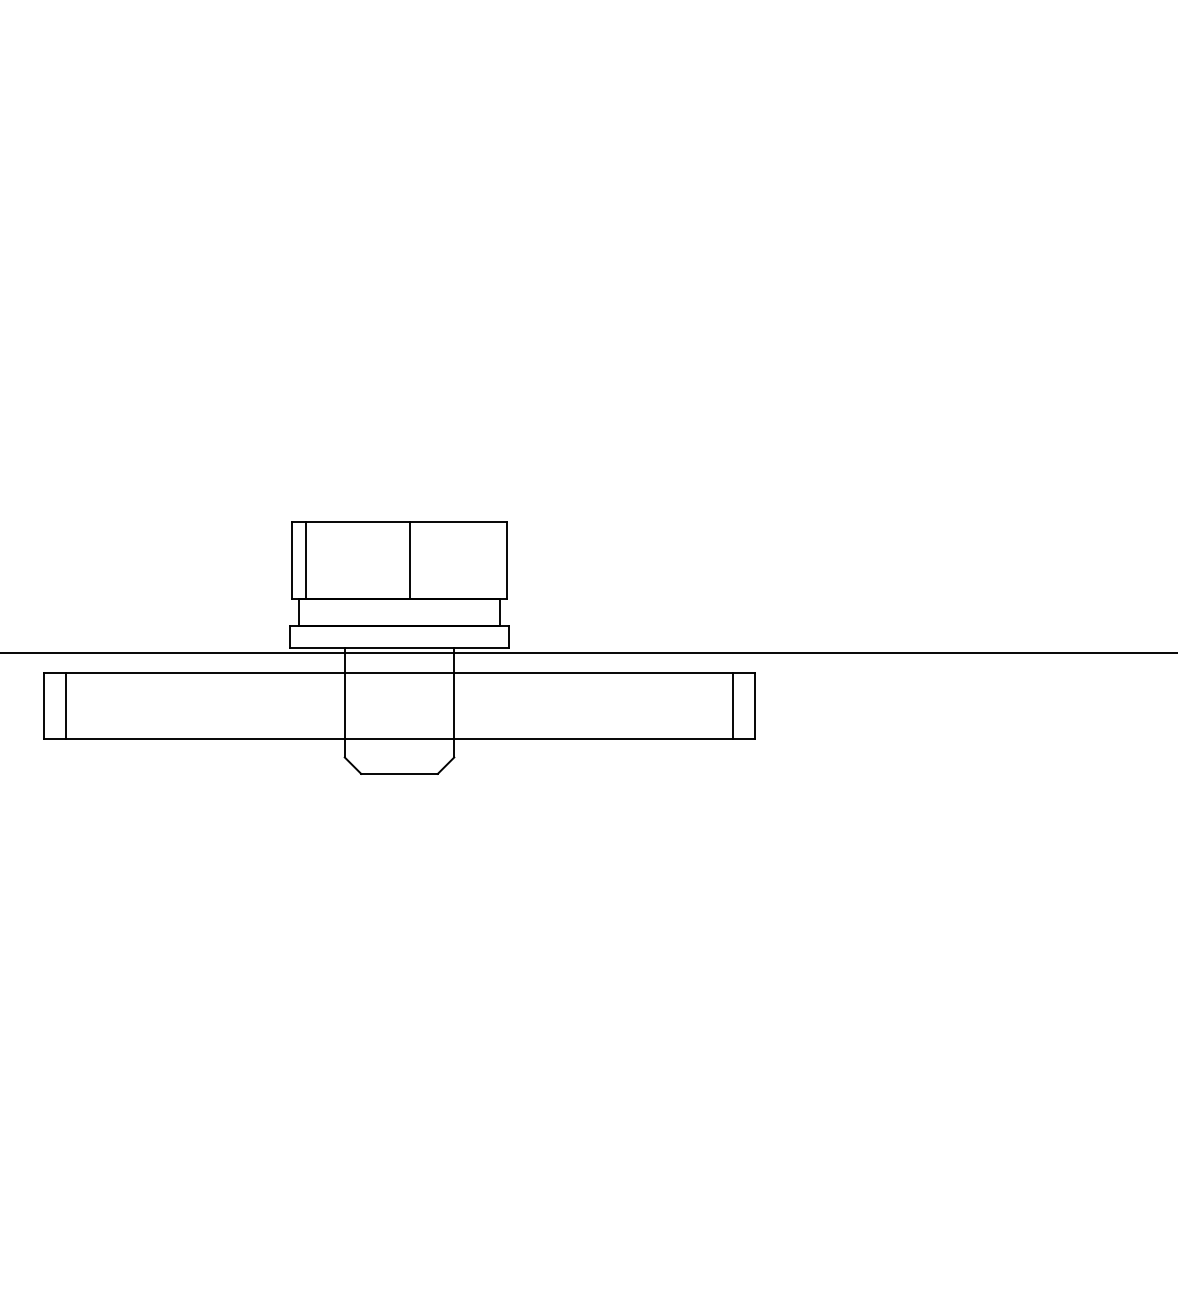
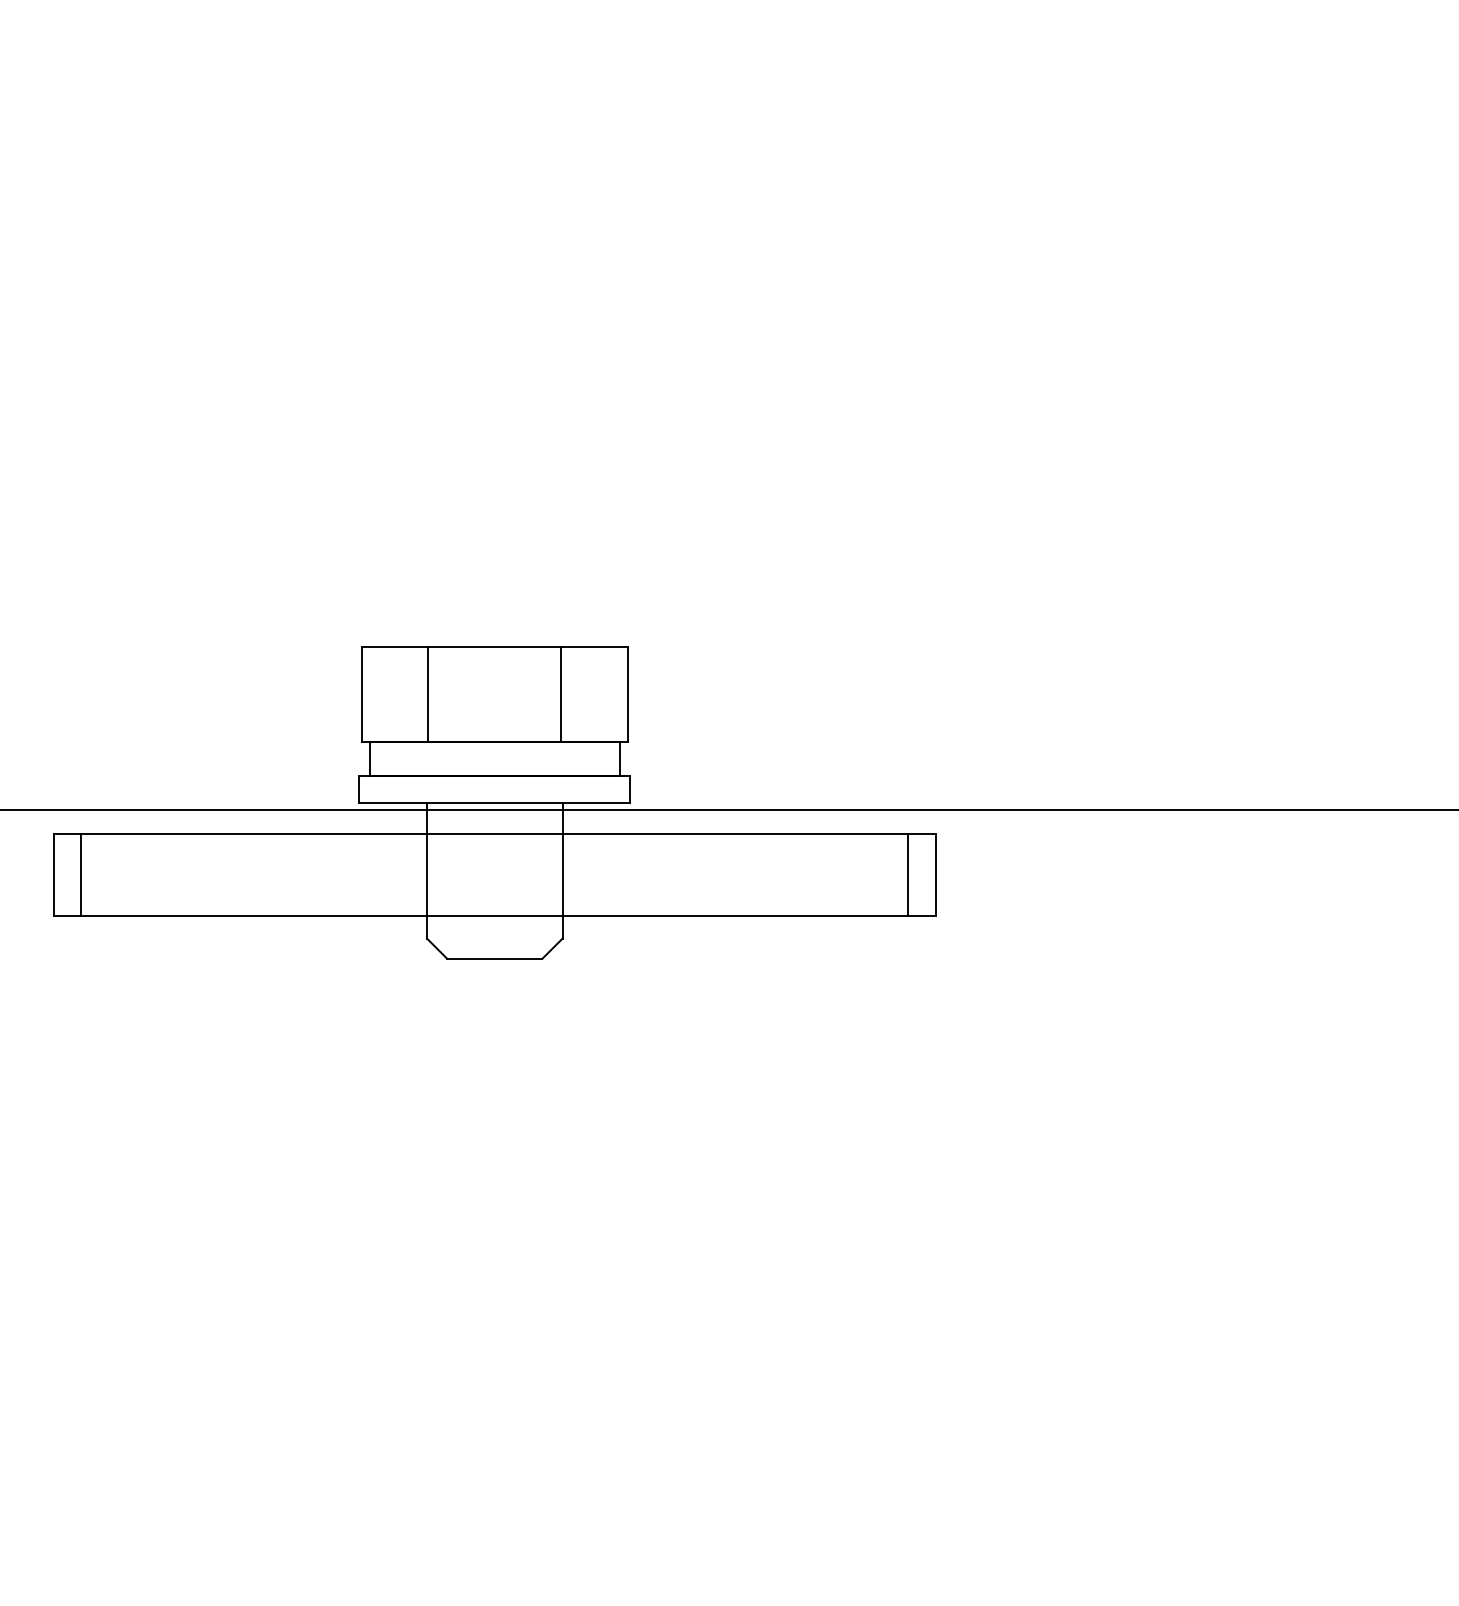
line: (306, 560) -> (428, 694), moved
line: (409, 560) -> (561, 694), moved

